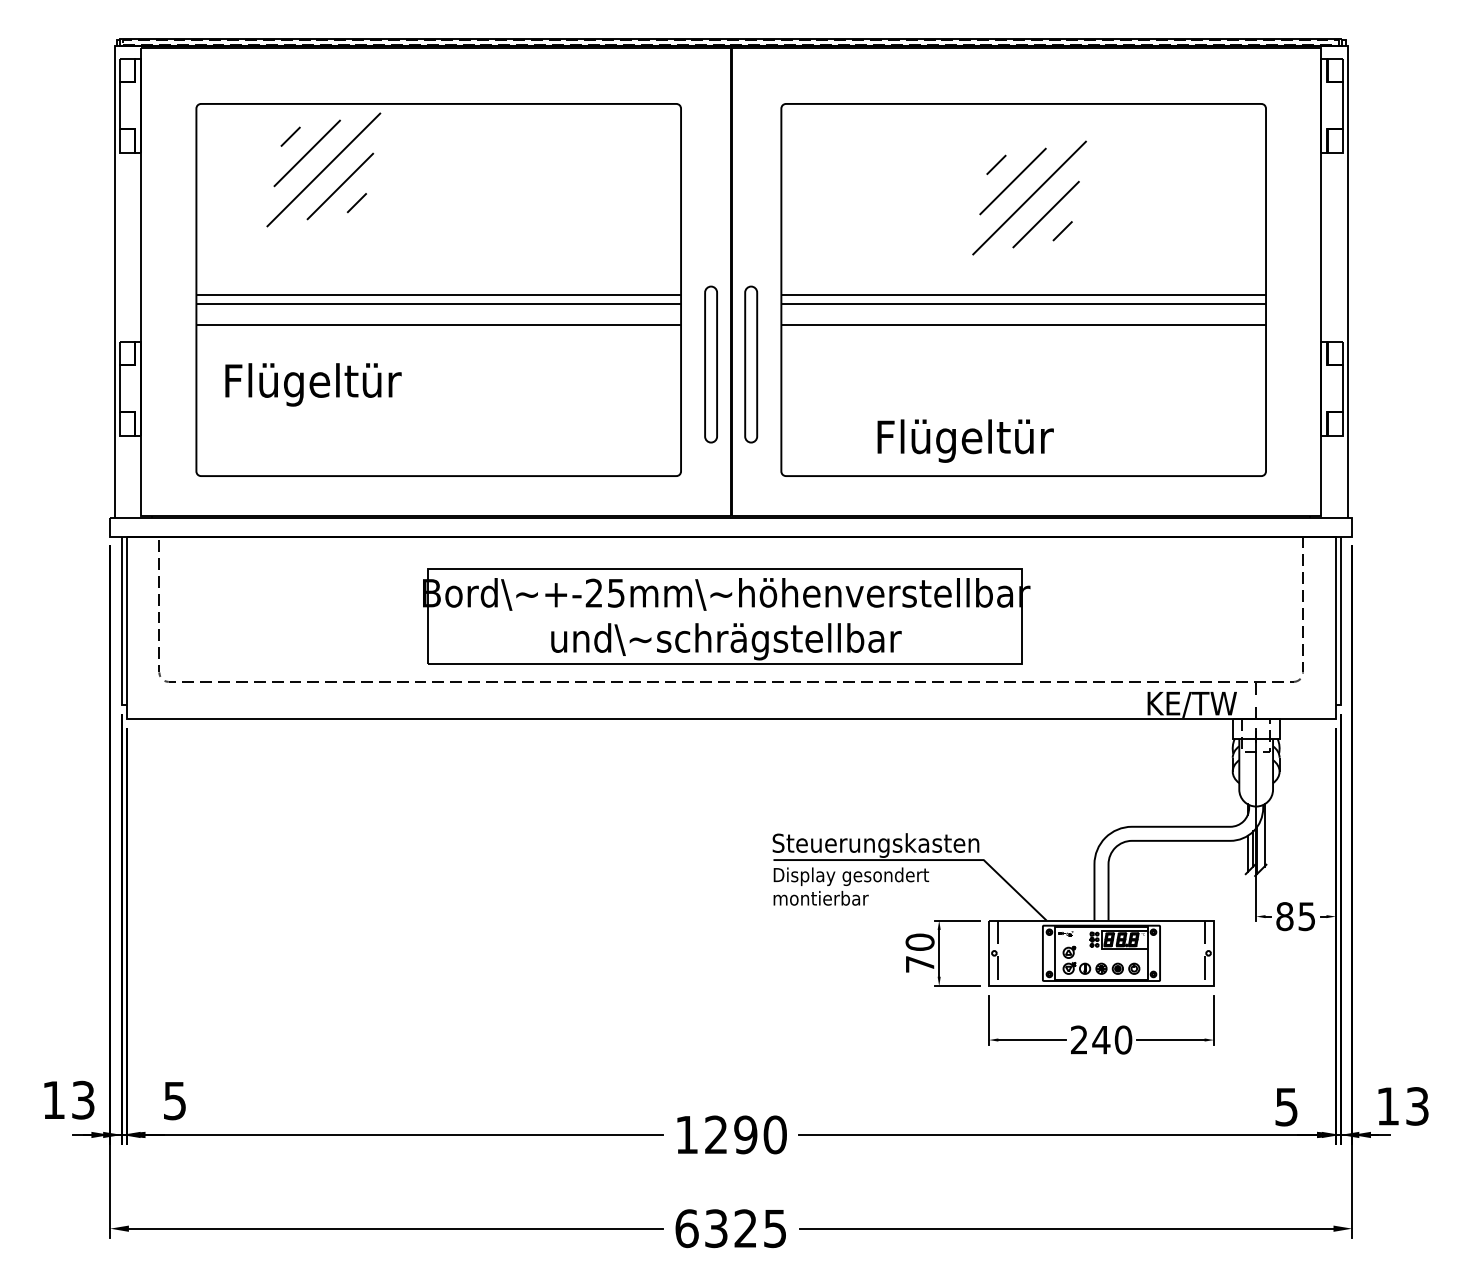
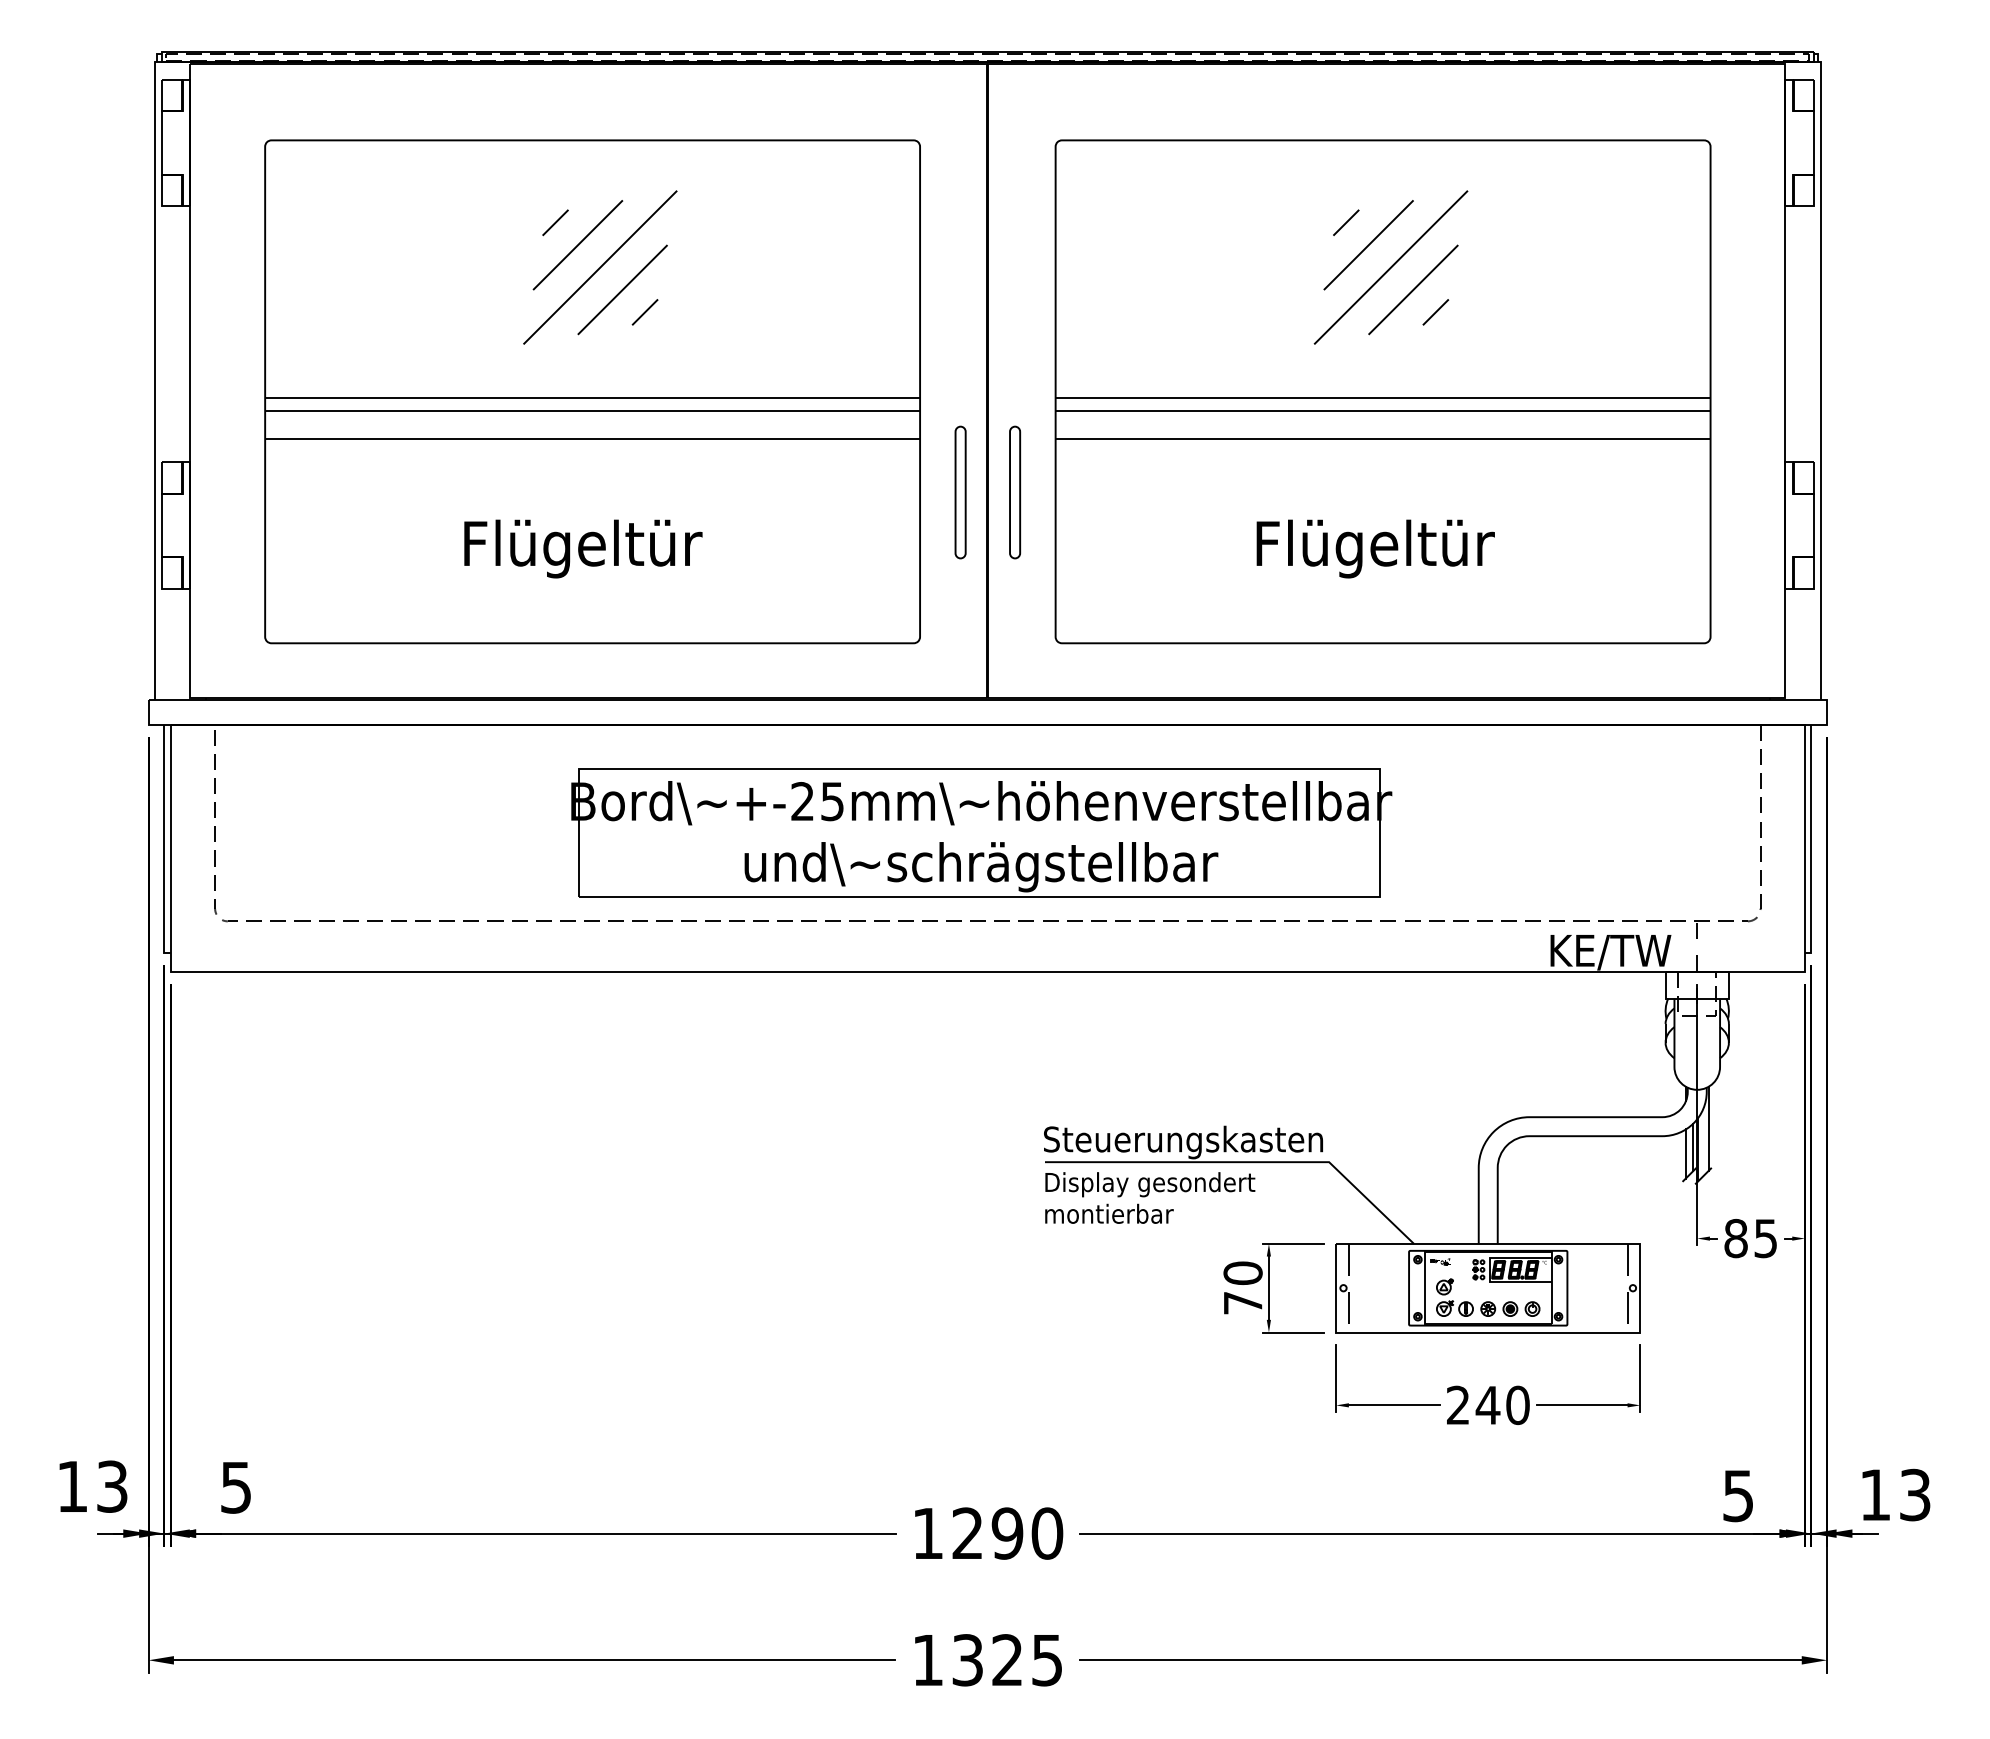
part: (323, 169) -> (600, 267), moved
part: (710, 364) -> (960, 492), size x0.62
part: (751, 364) -> (1015, 492), size x0.62
text: (313, 384) -> (583, 548), moved
text: (965, 440) -> (1375, 548), moved
text: (687, 1228) -> (928, 1660), 6325 -> 1325

